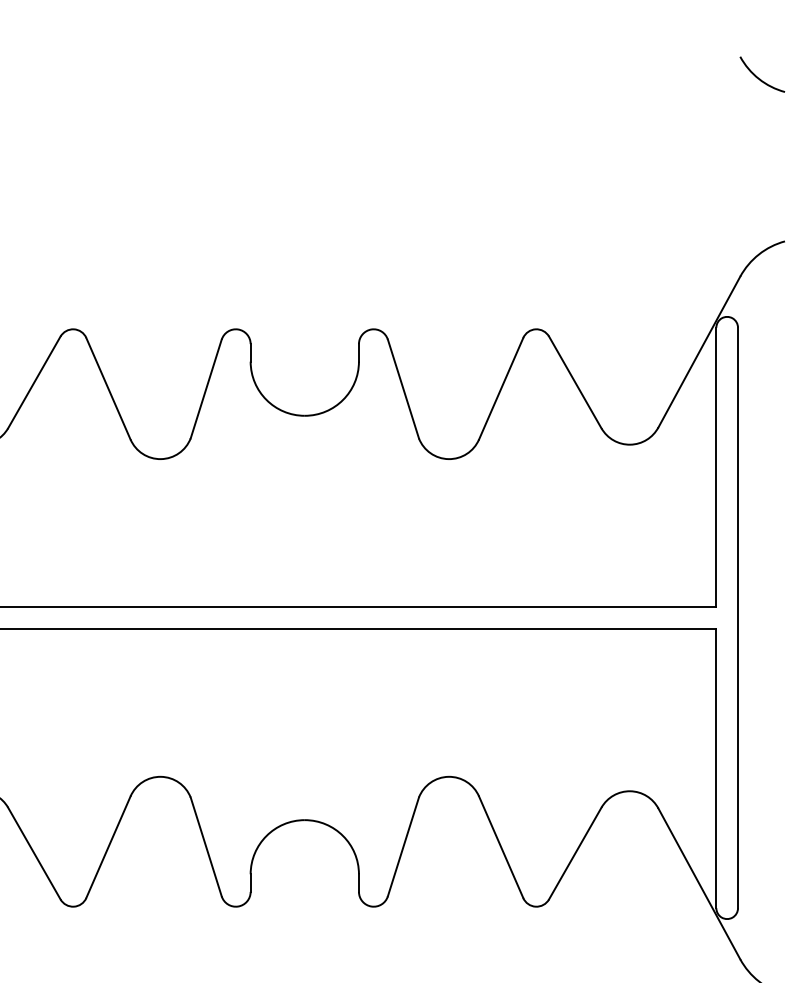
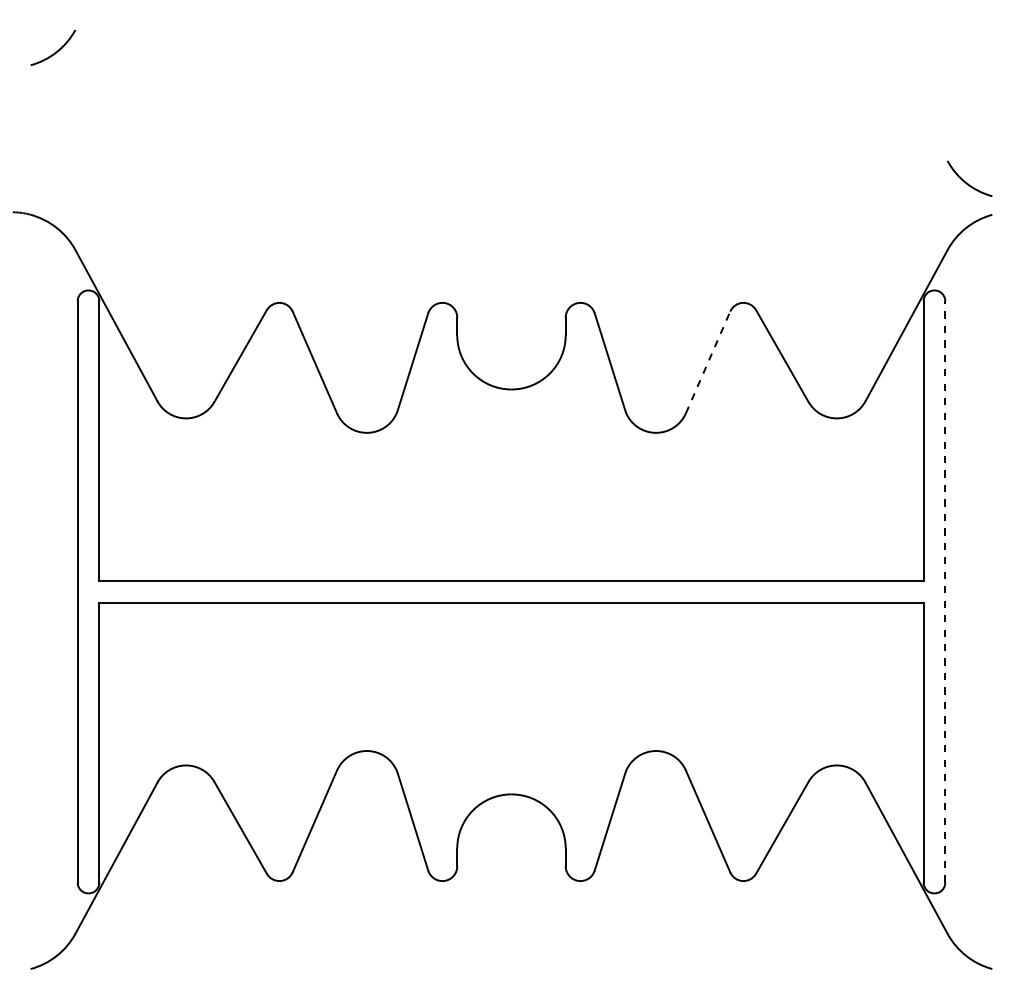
arc: (760, 78) -> (967, 182), moved
line: (501, 388) -> (708, 362), solid -> dashed
line: (738, 617) -> (945, 591), solid -> dashed

